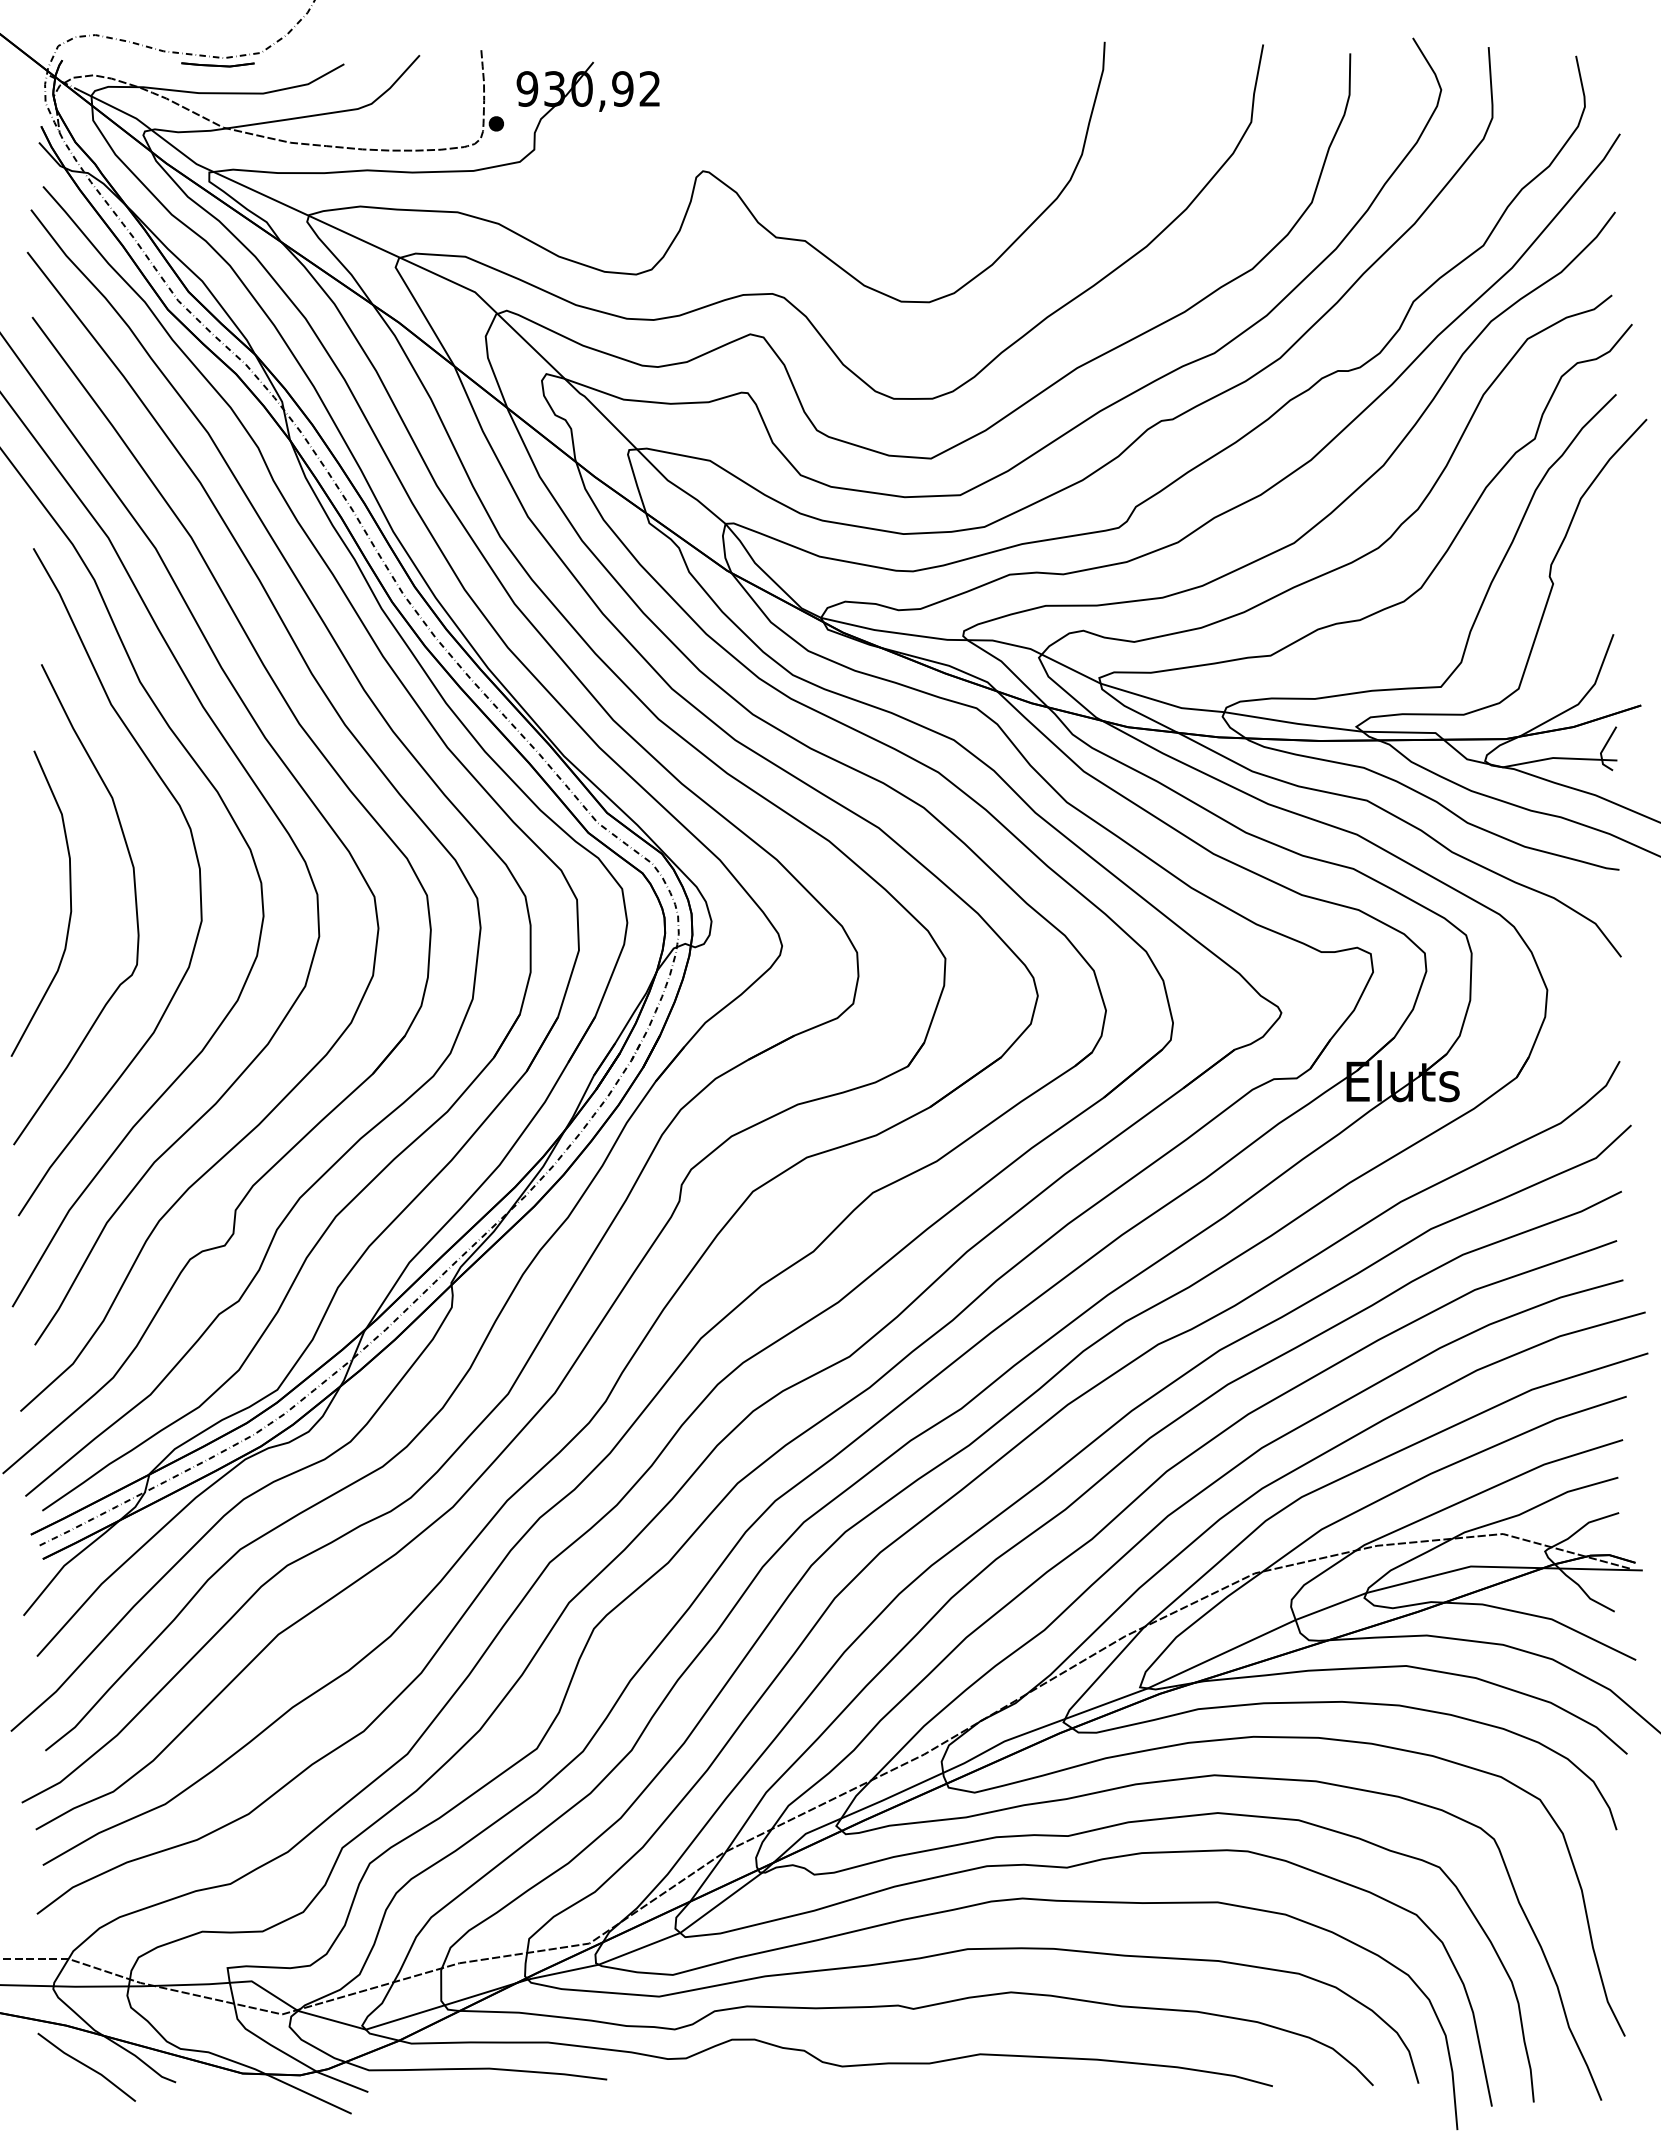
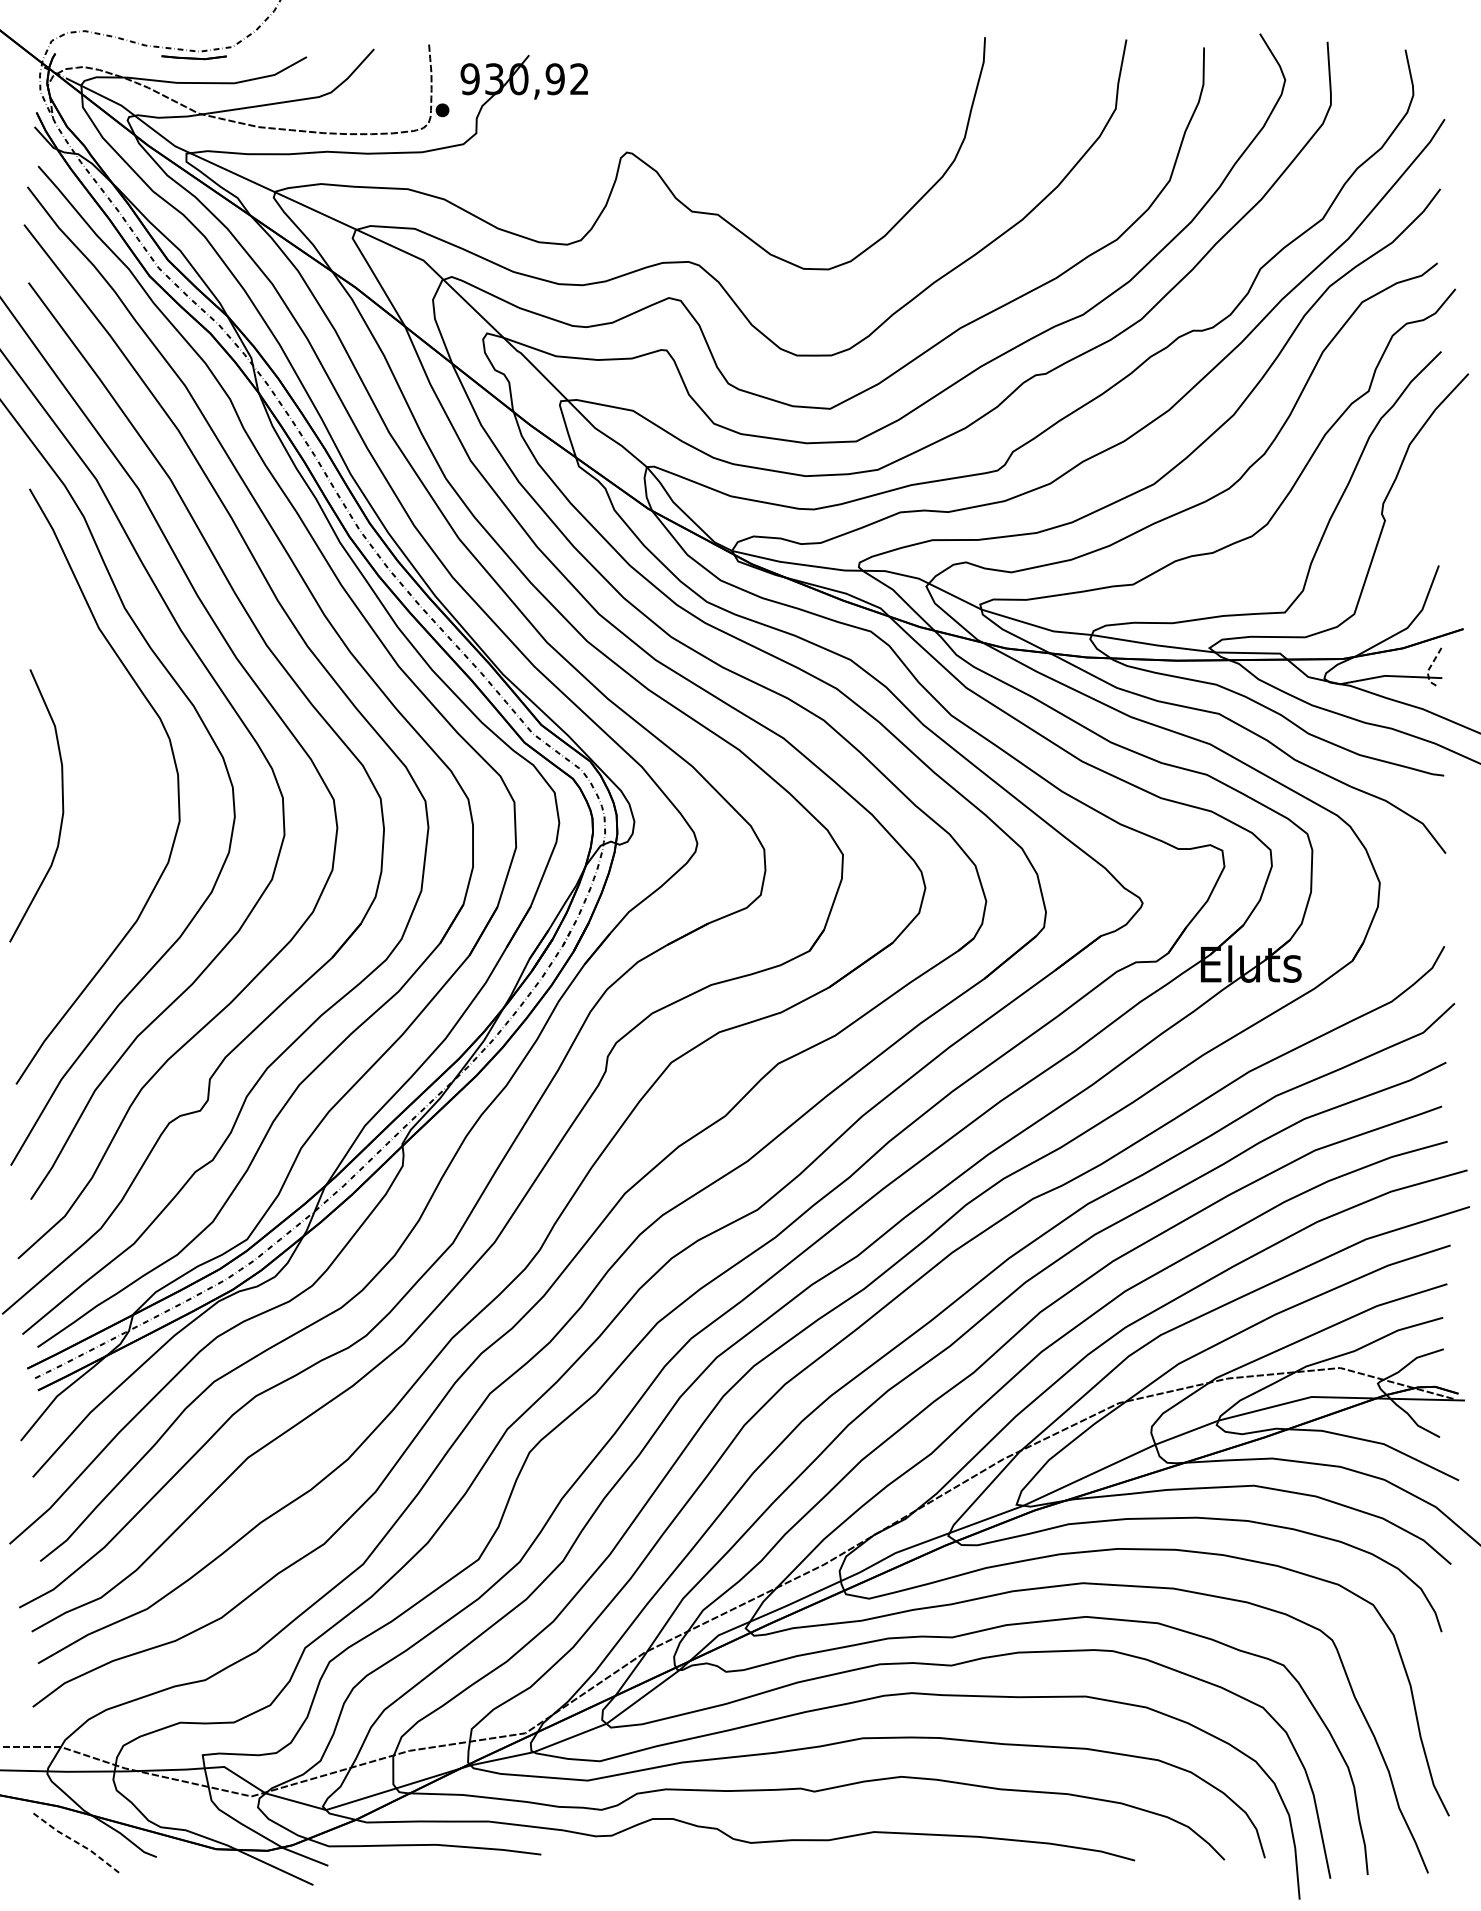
line: (1601, 751) -> (1428, 670), solid -> dashed
curve: (134, 896) -> (119, 799), removed
line: (87, 2066) -> (77, 1842), solid -> dashed

